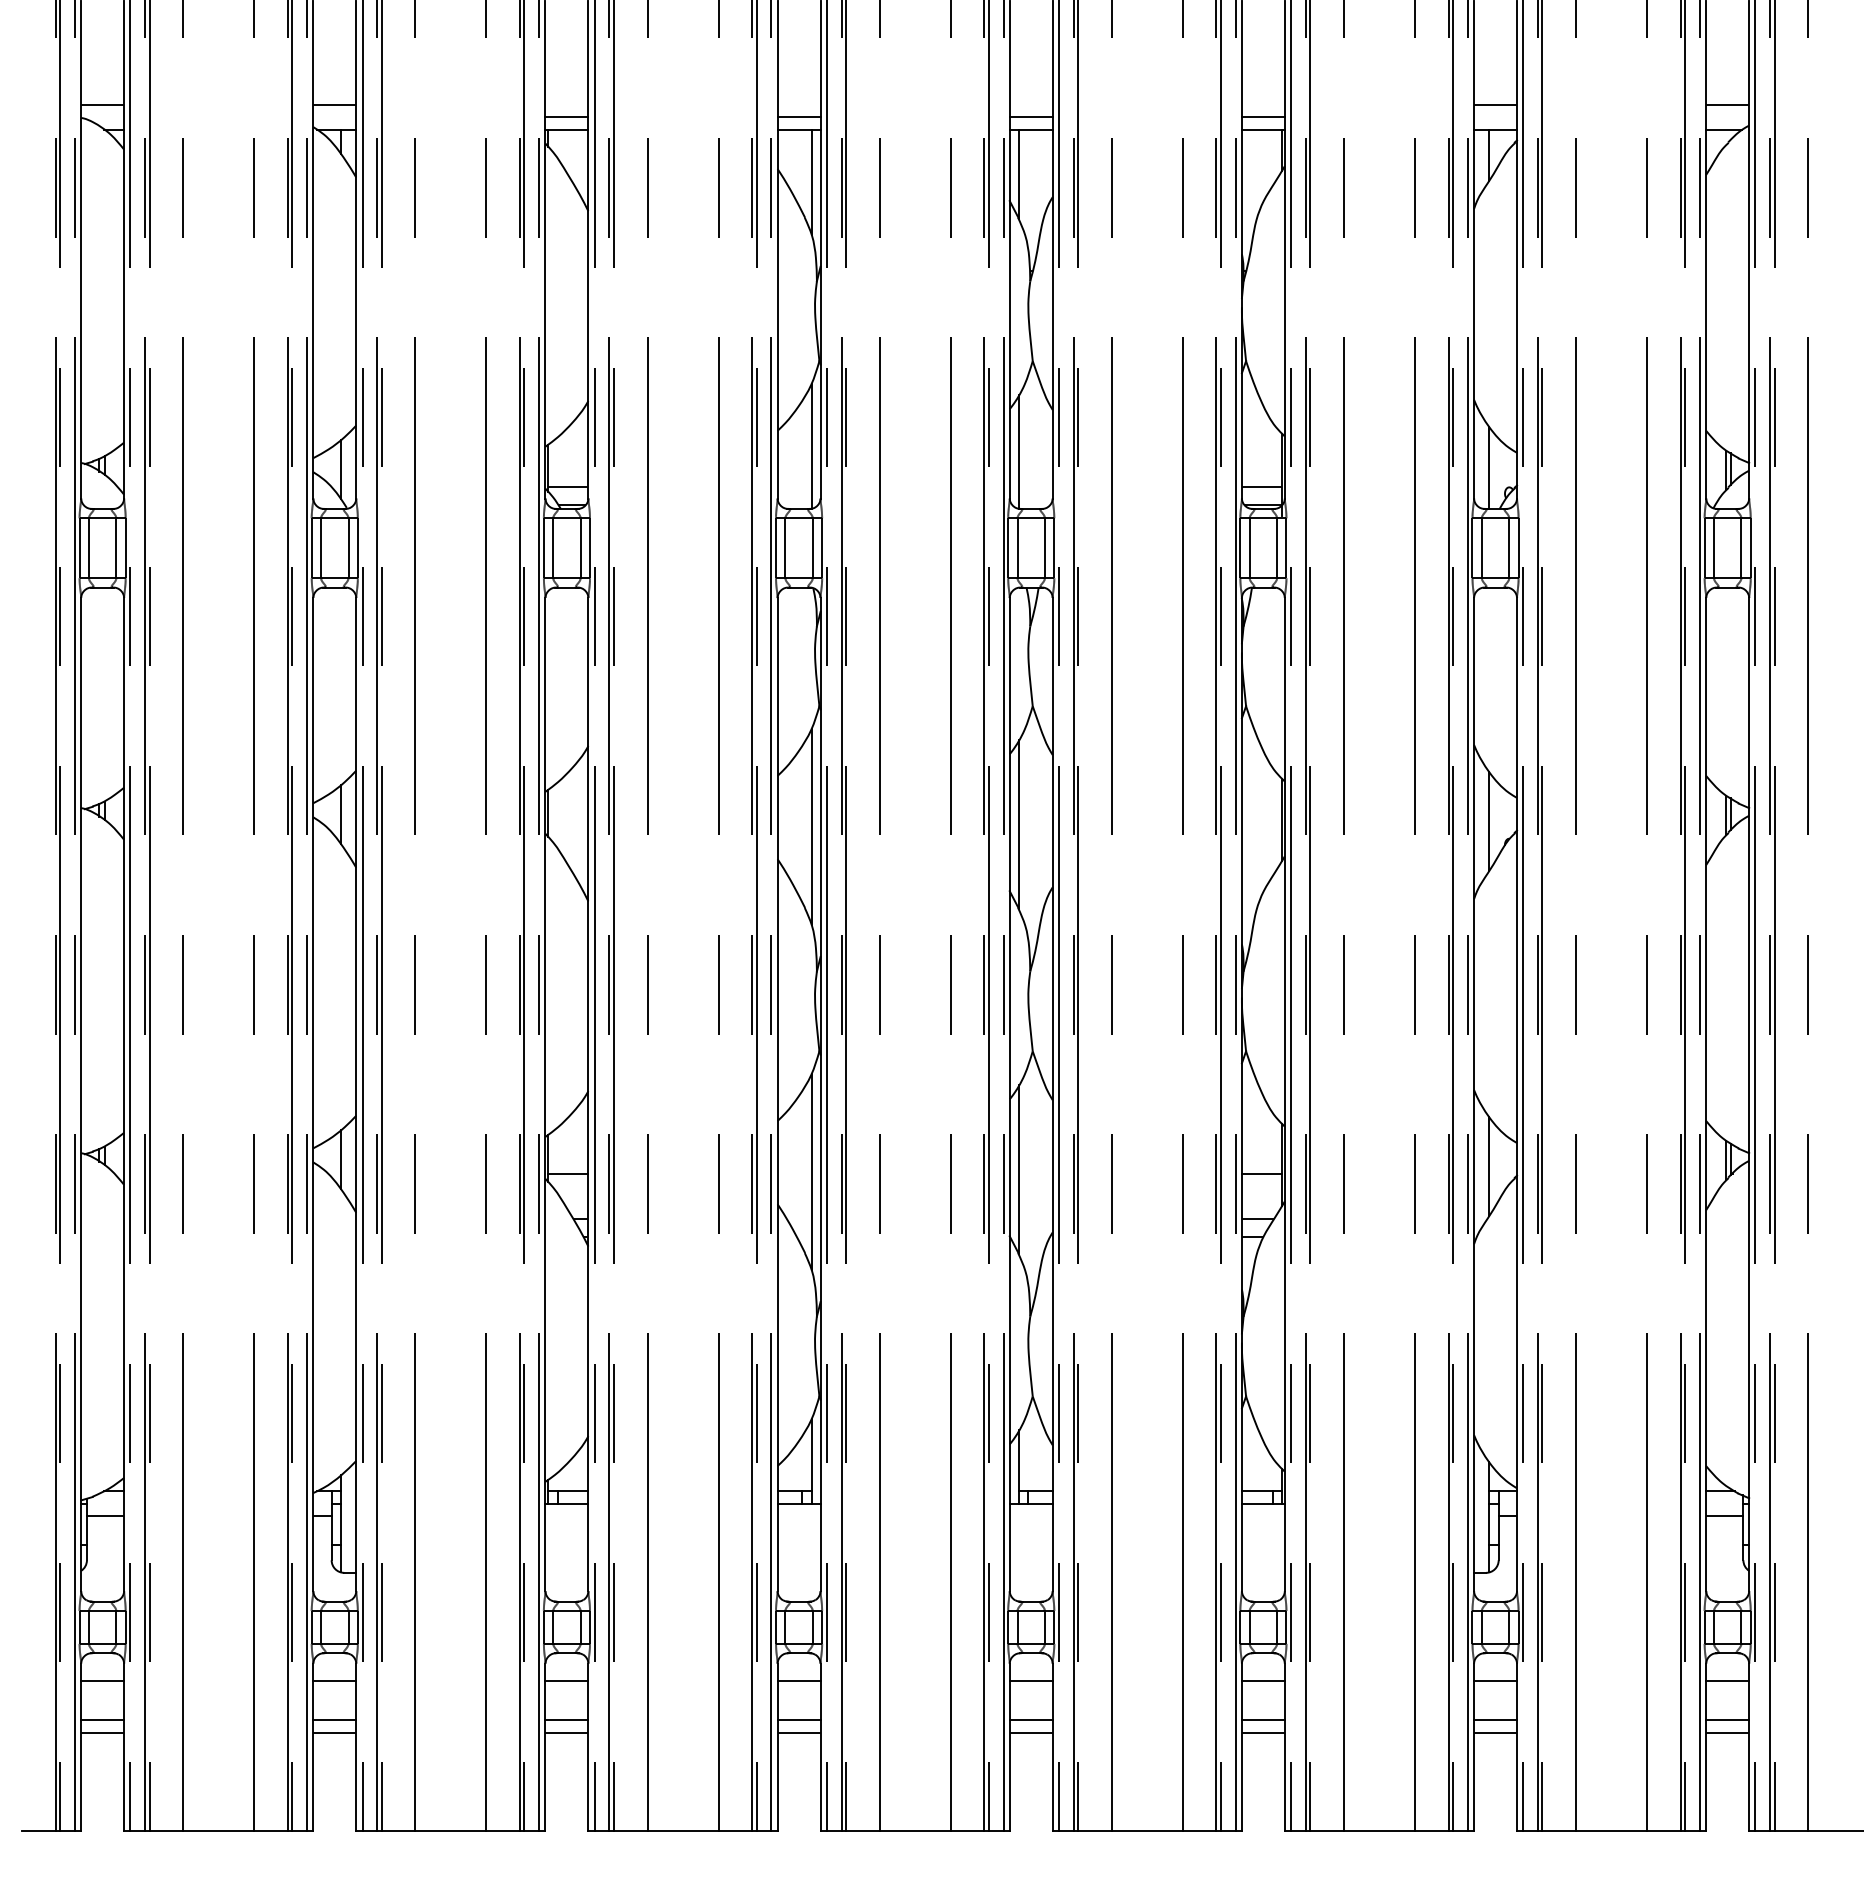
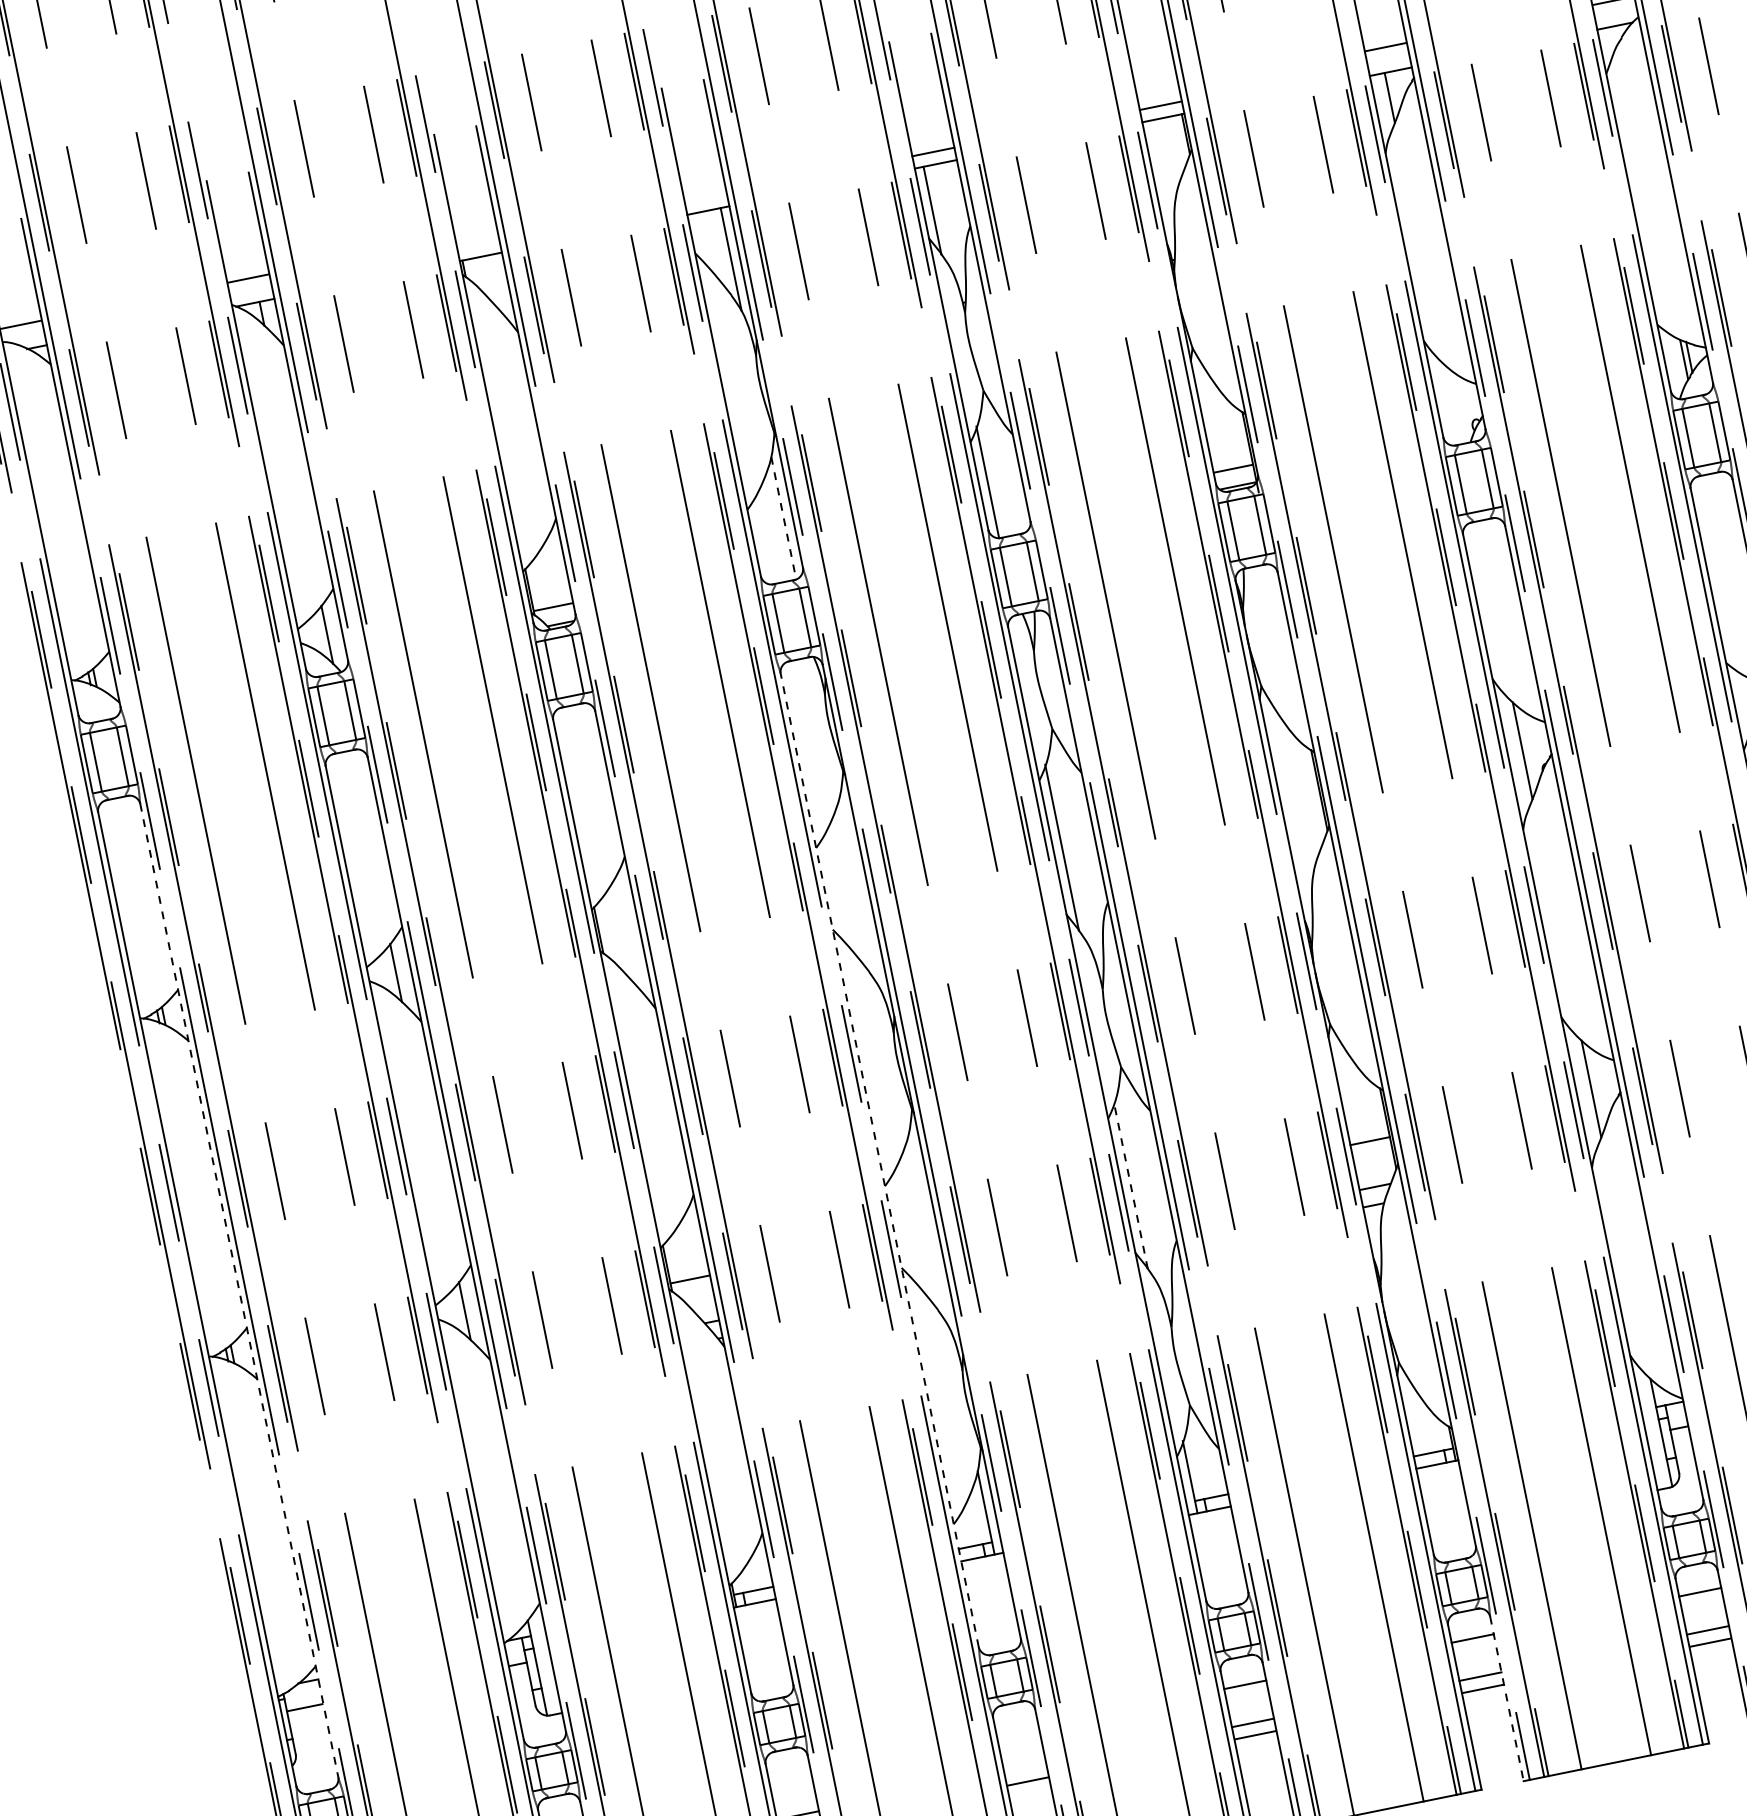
line: (566, 117) -> (478, 244), removed
line: (798, 117) -> (705, 198), removed
line: (811, 446) -> (783, 518), solid -> dashed
line: (1489, 467) -> (1452, 403), removed
line: (811, 826) -> (859, 890), removed
line: (124, 1094) -> (239, 1290), solid -> dashed
line: (777, 1094) -> (879, 1160), solid -> dashed
line: (1018, 1169) -> (1130, 1185), solid -> dashed
line: (811, 1171) -> (928, 1228), removed
line: (566, 1681) -> (789, 1777), removed
line: (798, 1681) -> (1017, 1731), removed
line: (798, 1720) -> (1024, 1769), removed
line: (1284, 1747) -> (1506, 1699), solid -> dashed

